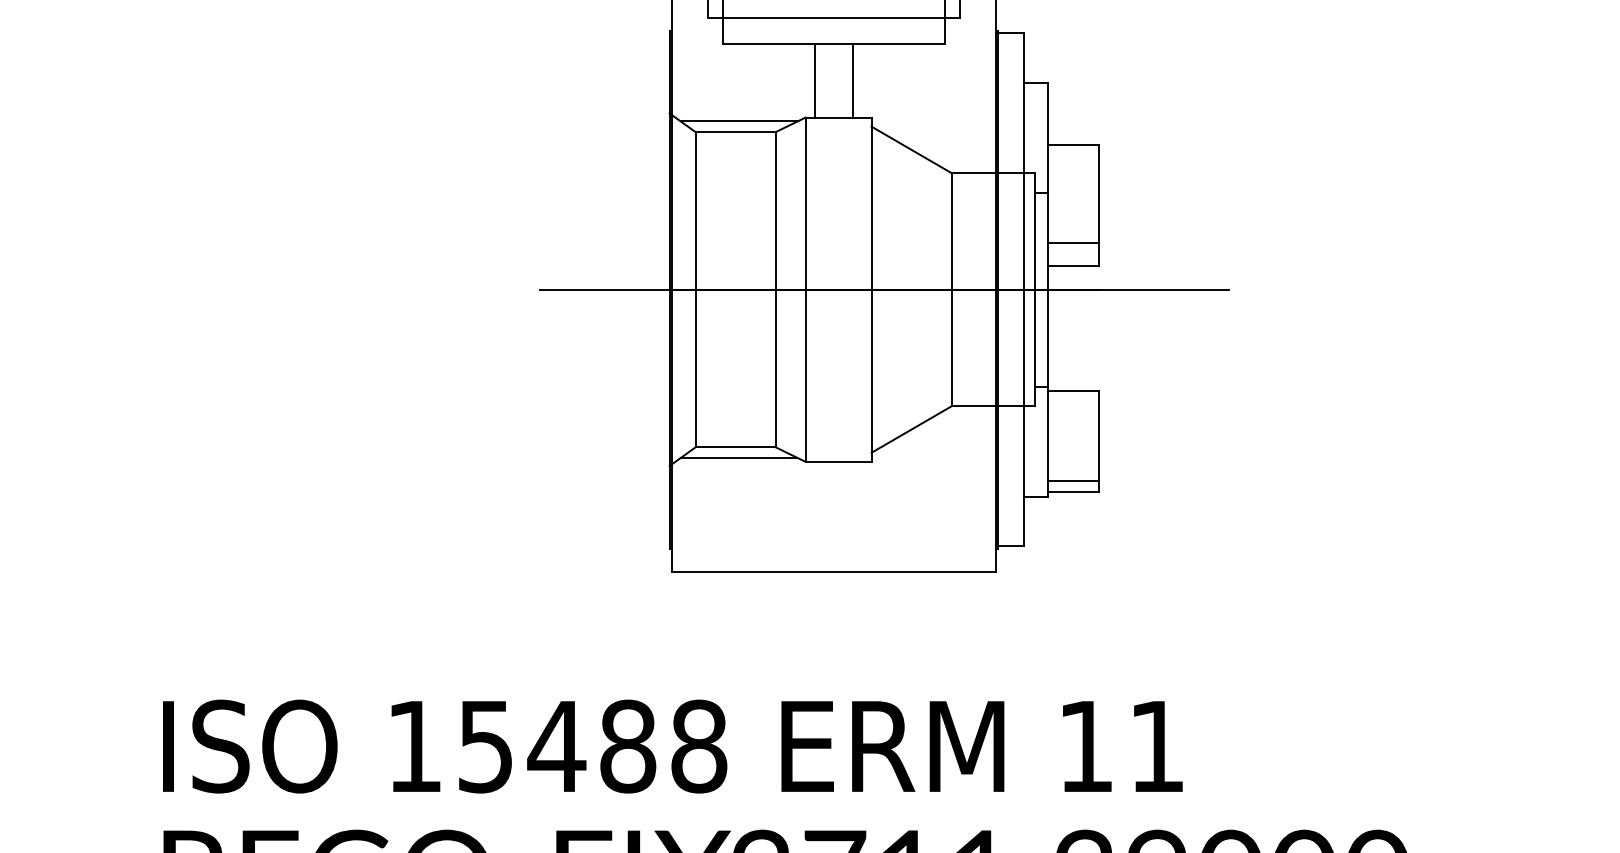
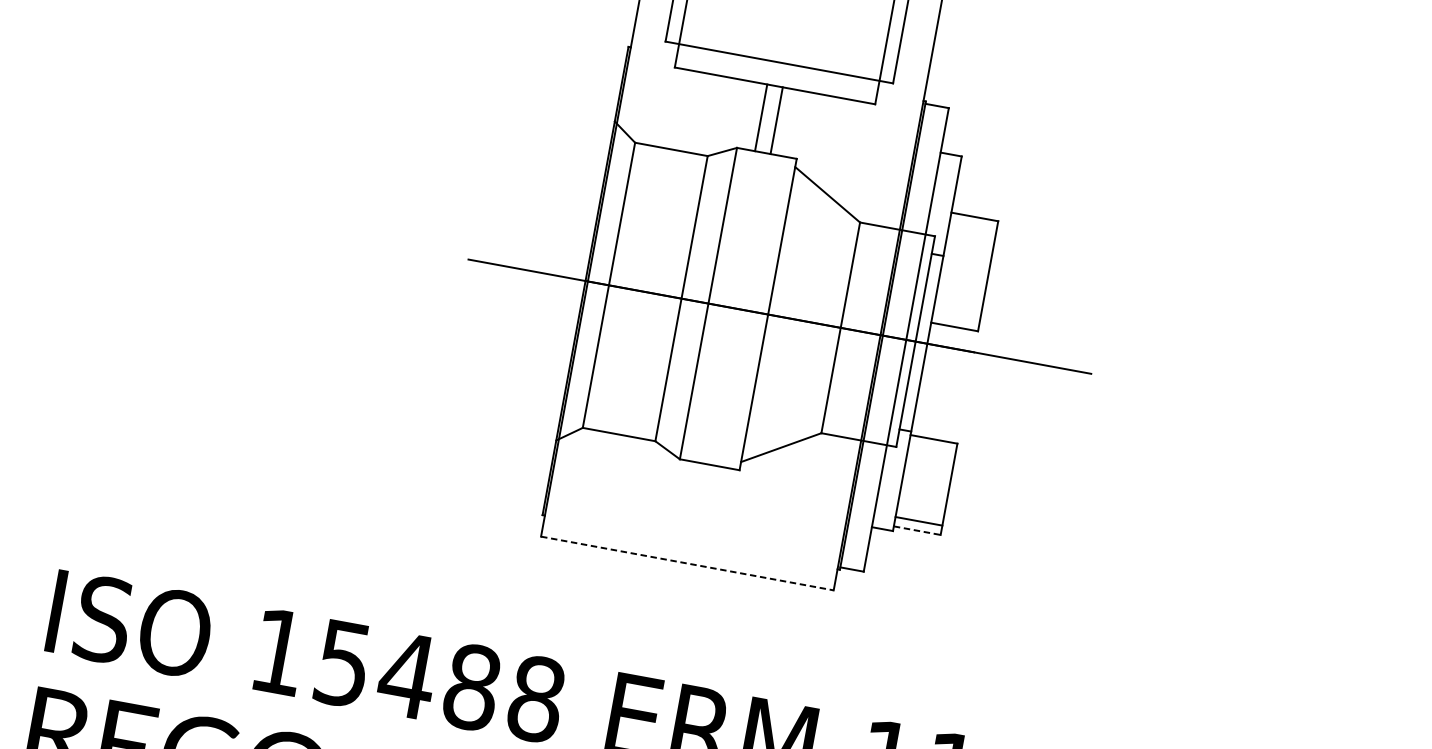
line: (814, 80) -> (776, 120), moved
line: (853, 80) -> (761, 117), moved
line: (739, 121) -> (676, 140), removed
line: (1073, 243) -> (958, 306), removed
line: (739, 457) -> (620, 444), removed
line: (1073, 491) -> (917, 530), solid -> dashed
line: (834, 571) -> (687, 563), solid -> dashed

